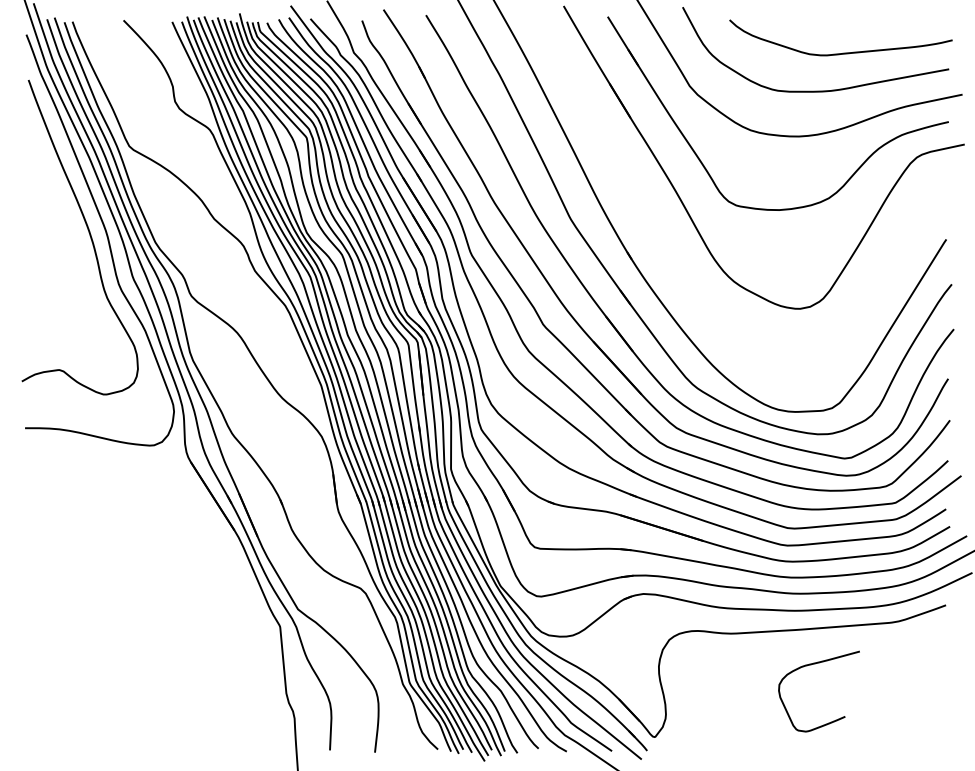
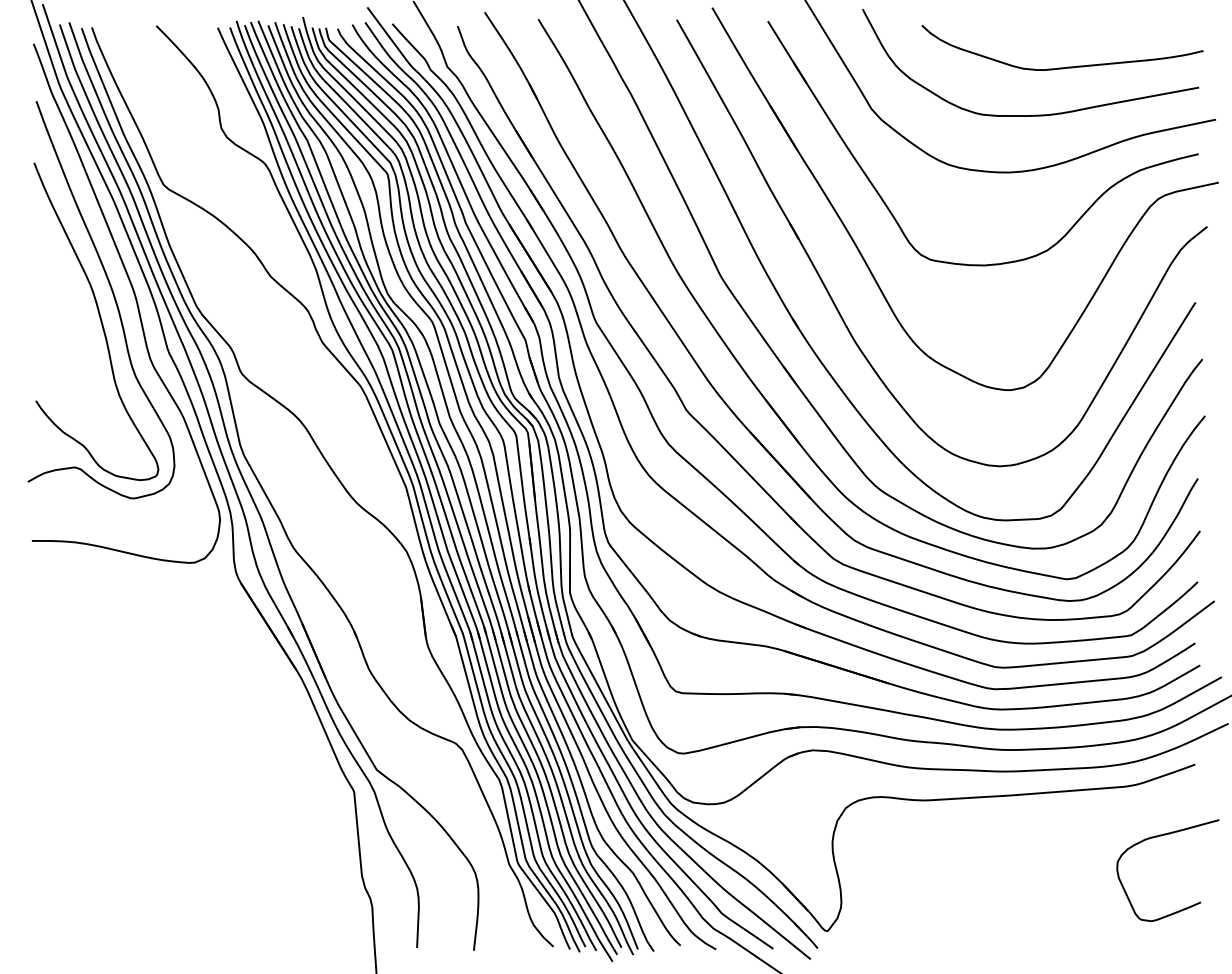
part: (661, 240) -> (835, 303), added
curve: (79, 254) -> (100, 321), added
curve: (810, 665) -> (1157, 837), moved

